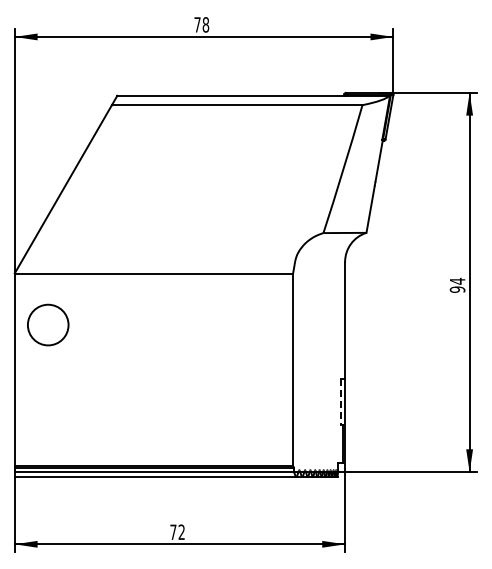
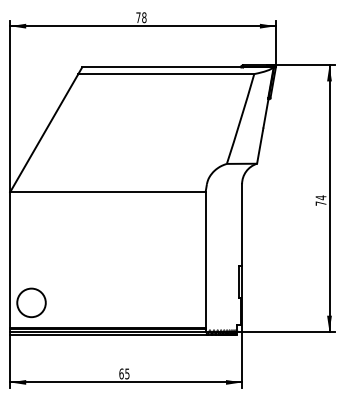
text: (457, 289) -> (320, 203), 94 -> 74
circle: (48, 324) -> (31, 302), moved
line: (340, 401) -> (238, 282), dashed -> solid
text: (177, 532) -> (124, 374), 72 -> 65

